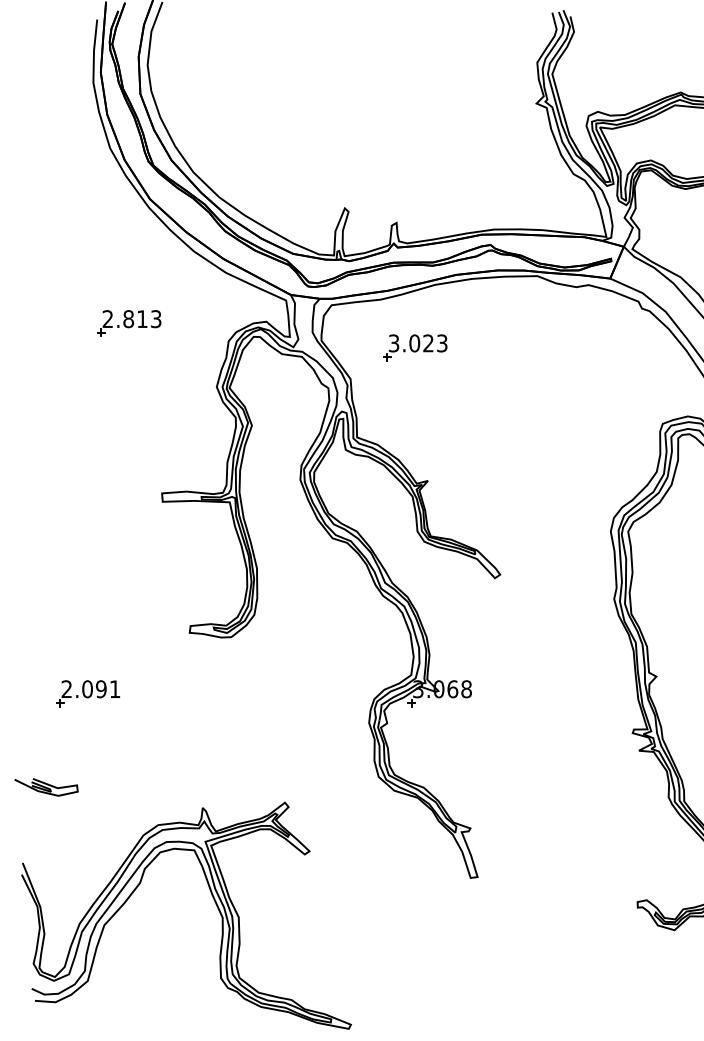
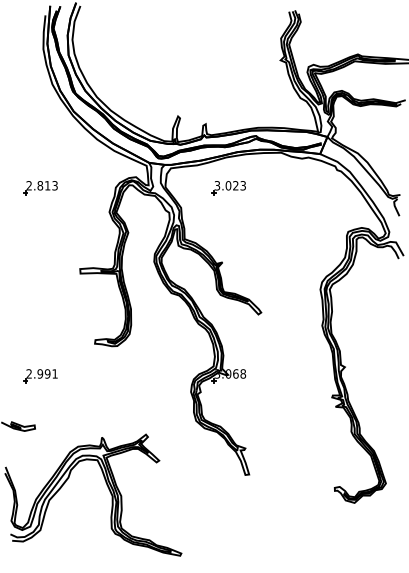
part: (128, 324) -> (40, 188), moved
part: (414, 348) -> (228, 188), moved
text: (86, 688) -> (39, 373), 2.091 -> 2.991

